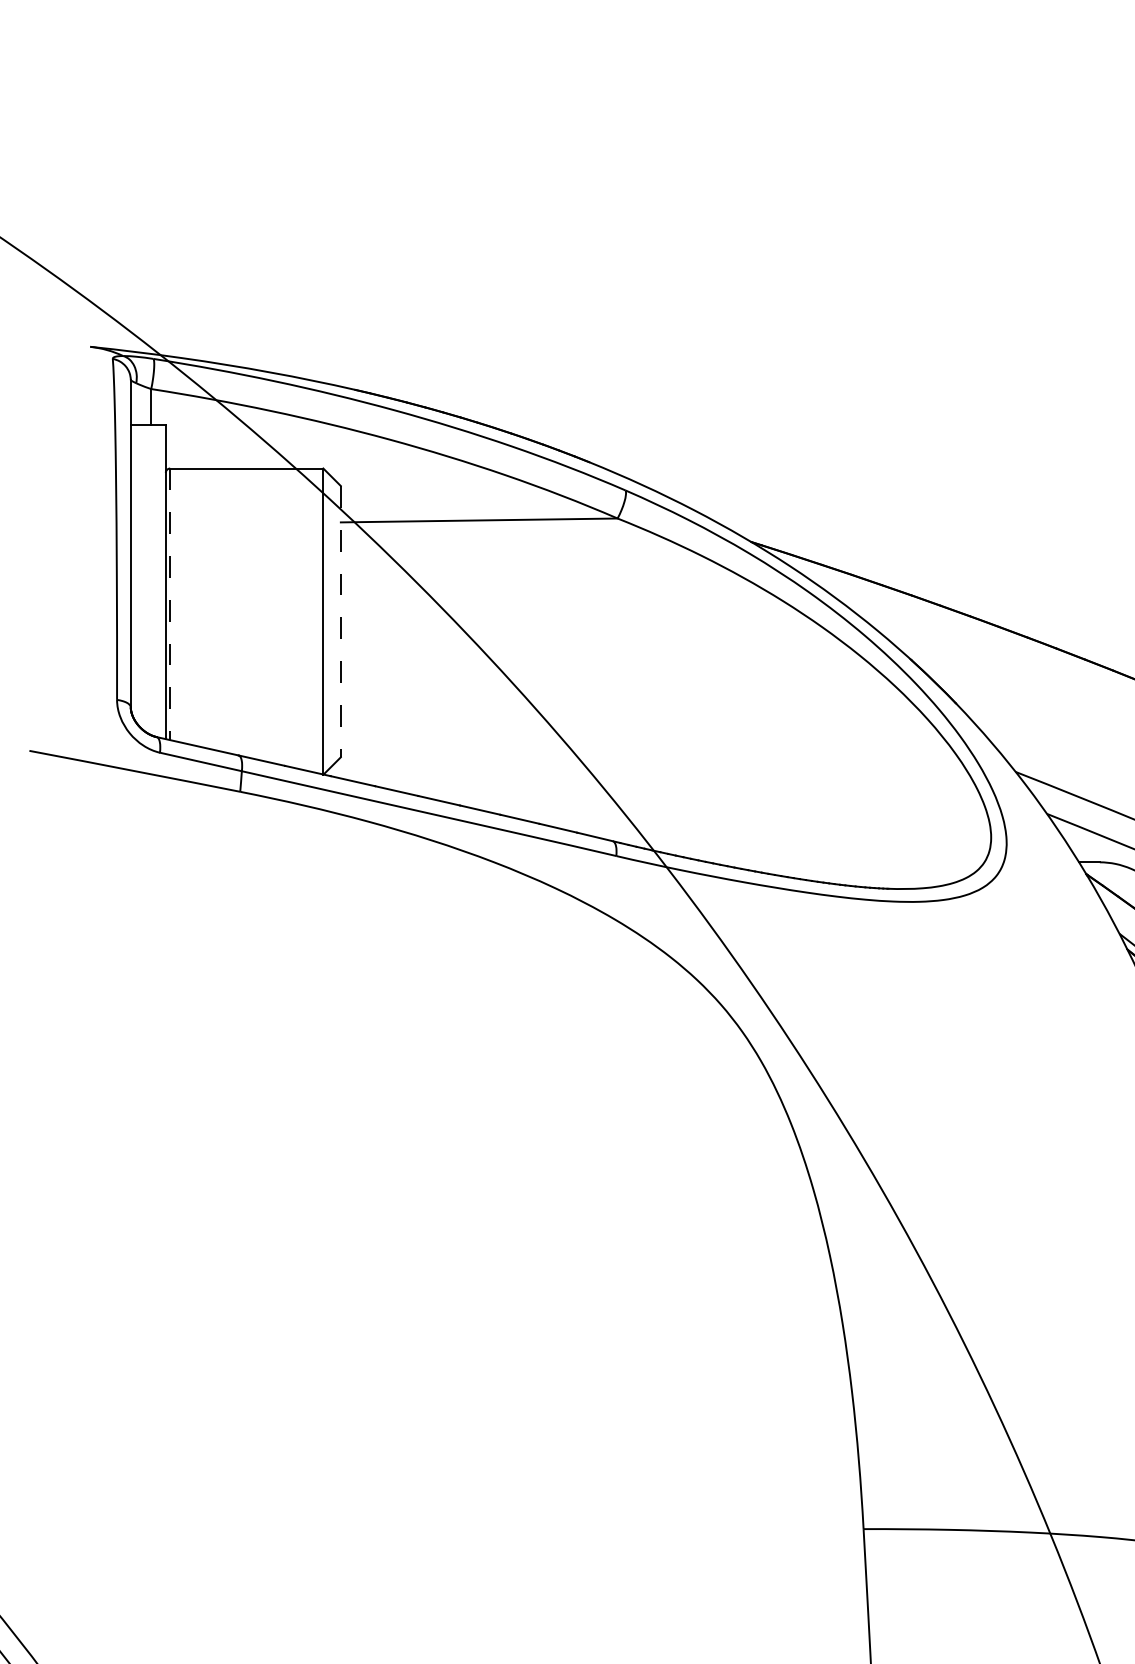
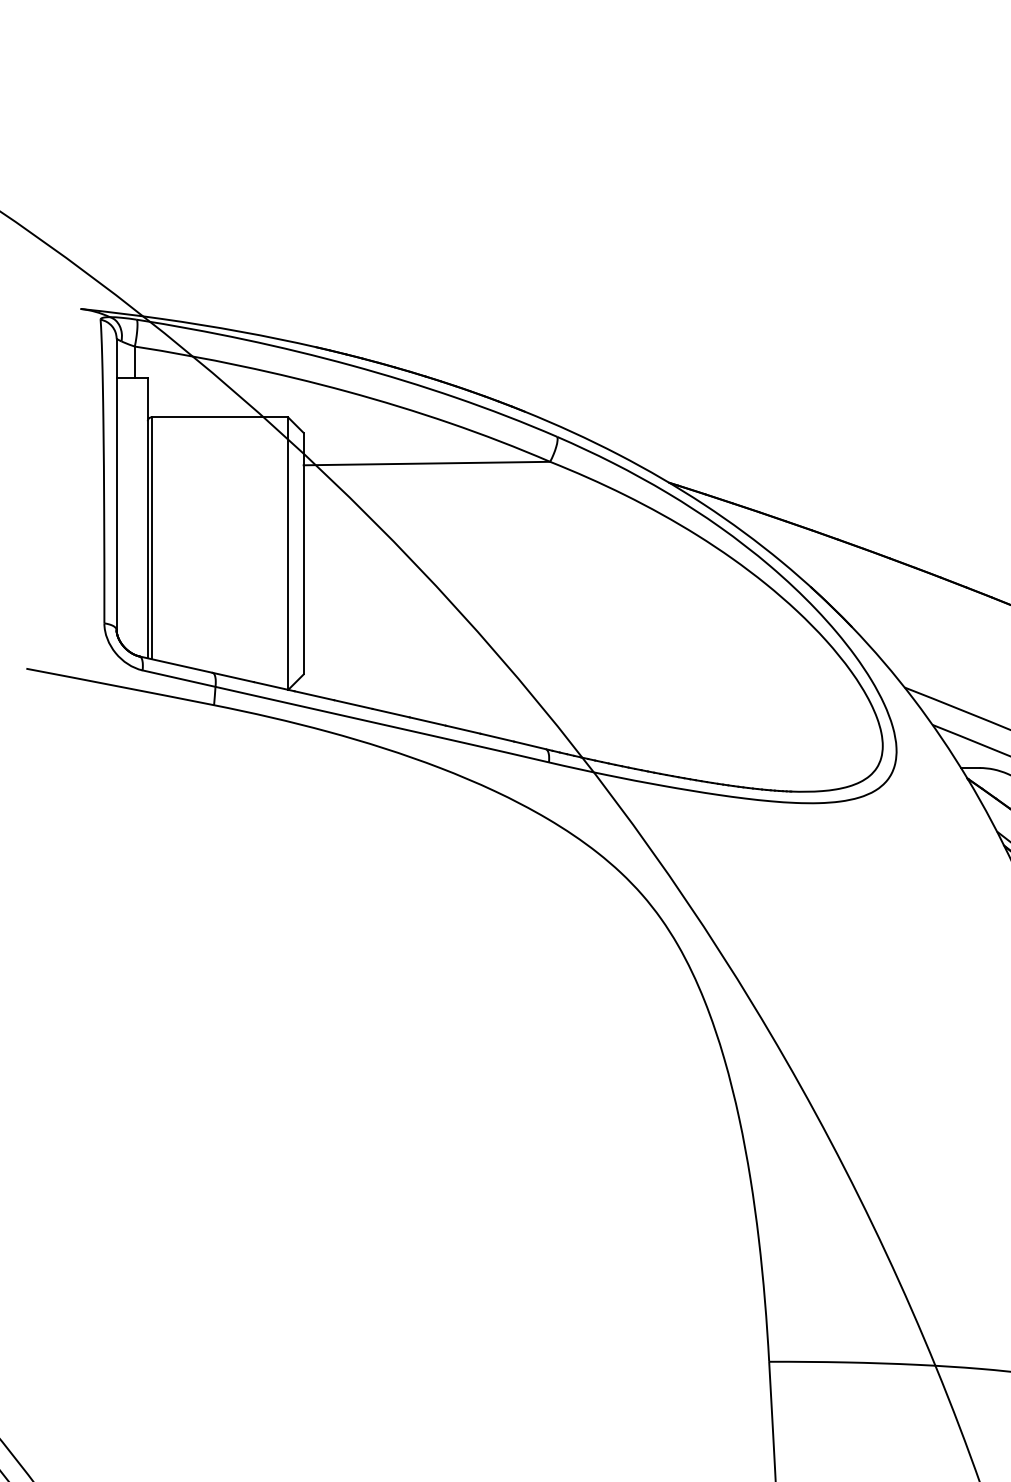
line: (170, 604) -> (151, 538), dashed -> solid
line: (340, 621) -> (303, 553), dashed -> solid

